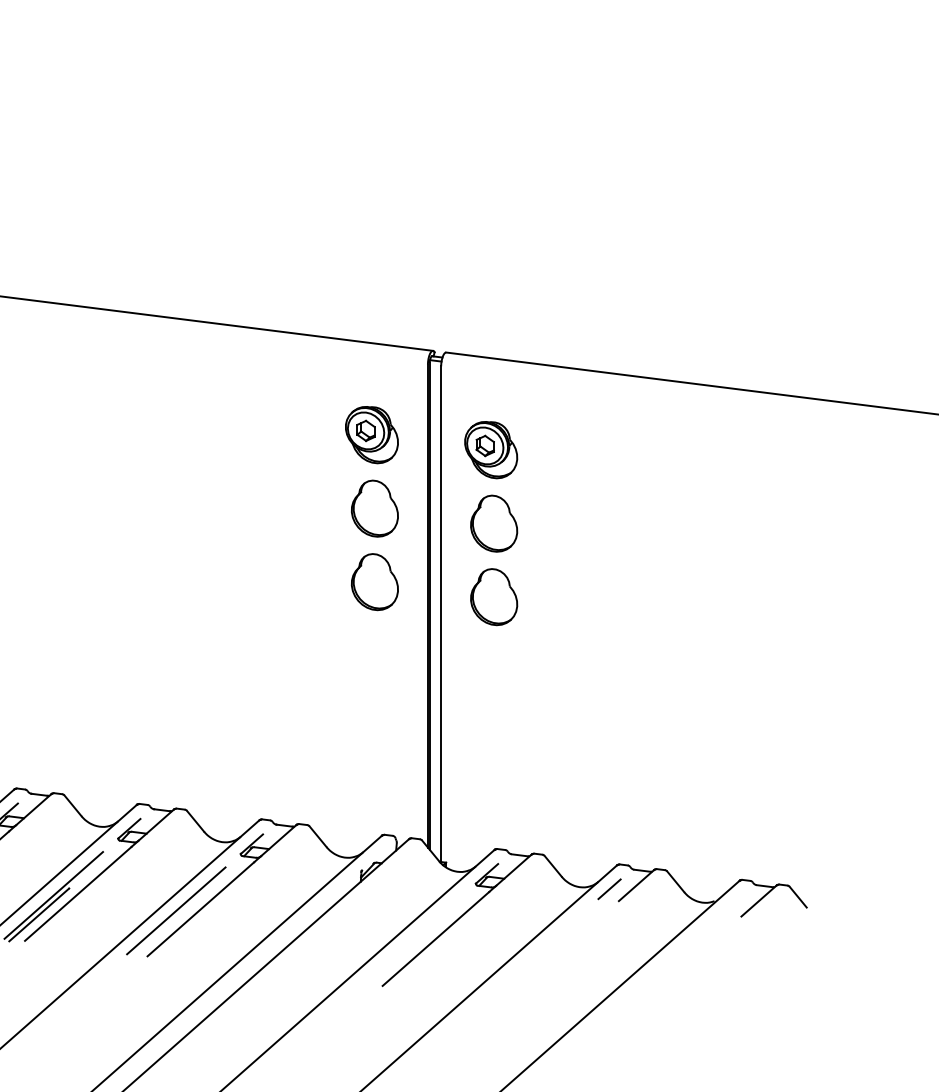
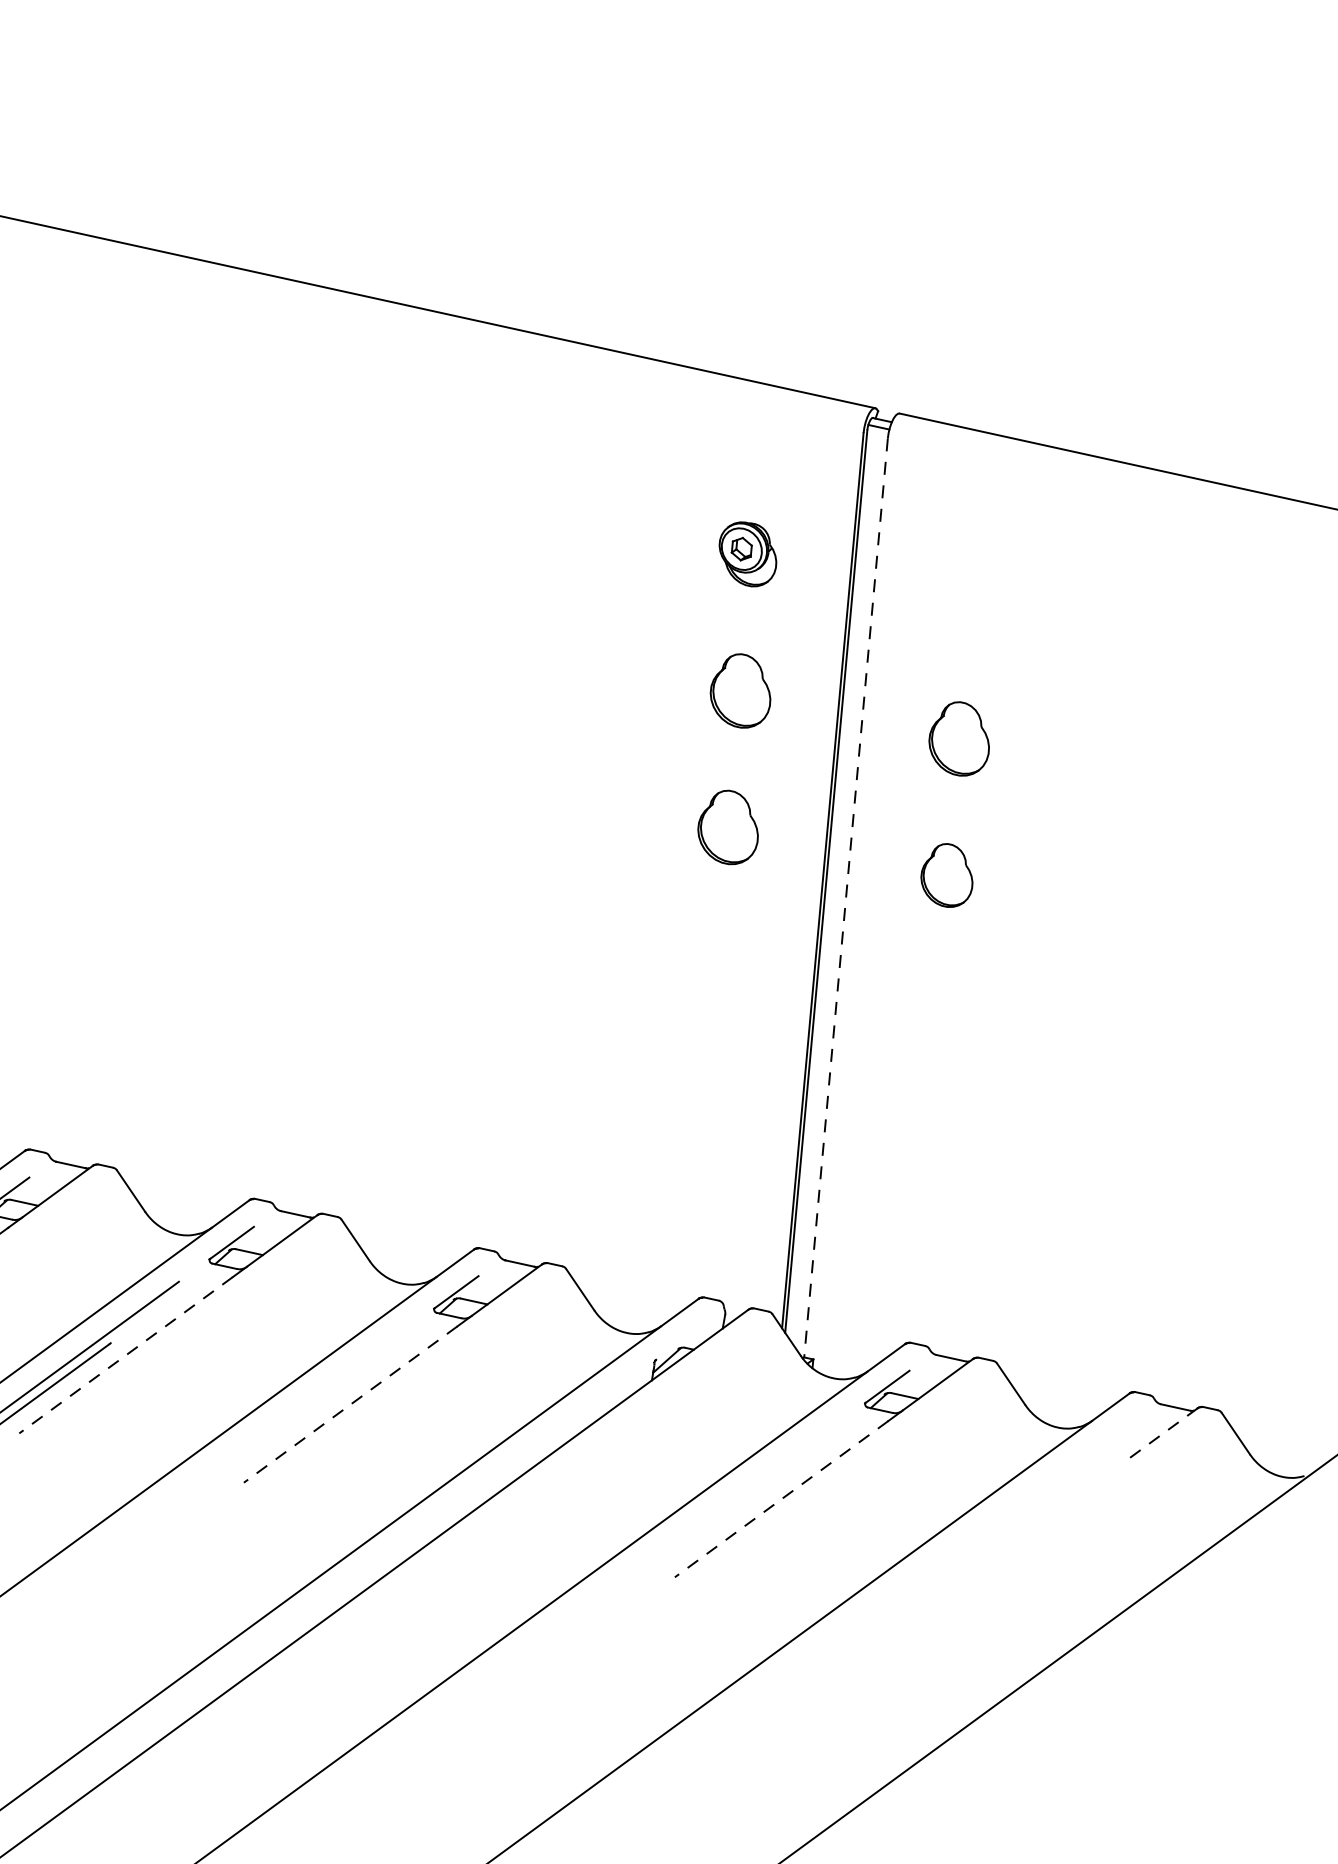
part: (371, 435) -> (747, 554), size x0.6
part: (491, 450) -> (967, 602), removed
part: (374, 508) -> (740, 690), size x0.7
part: (494, 523) -> (960, 738), size x0.7
part: (374, 582) -> (727, 827), size x0.7
part: (494, 597) -> (947, 875), size x0.6
line: (441, 614) -> (846, 898), solid -> dashed
line: (636, 885) -> (1162, 1433), solid -> dashed
line: (609, 889) -> (1111, 1436), removed
line: (77, 894) -> (124, 1356), solid -> dashed
line: (200, 909) -> (349, 1404), solid -> dashed
line: (176, 910) -> (305, 1402), removed
line: (435, 939) -> (780, 1500), solid -> dashed

